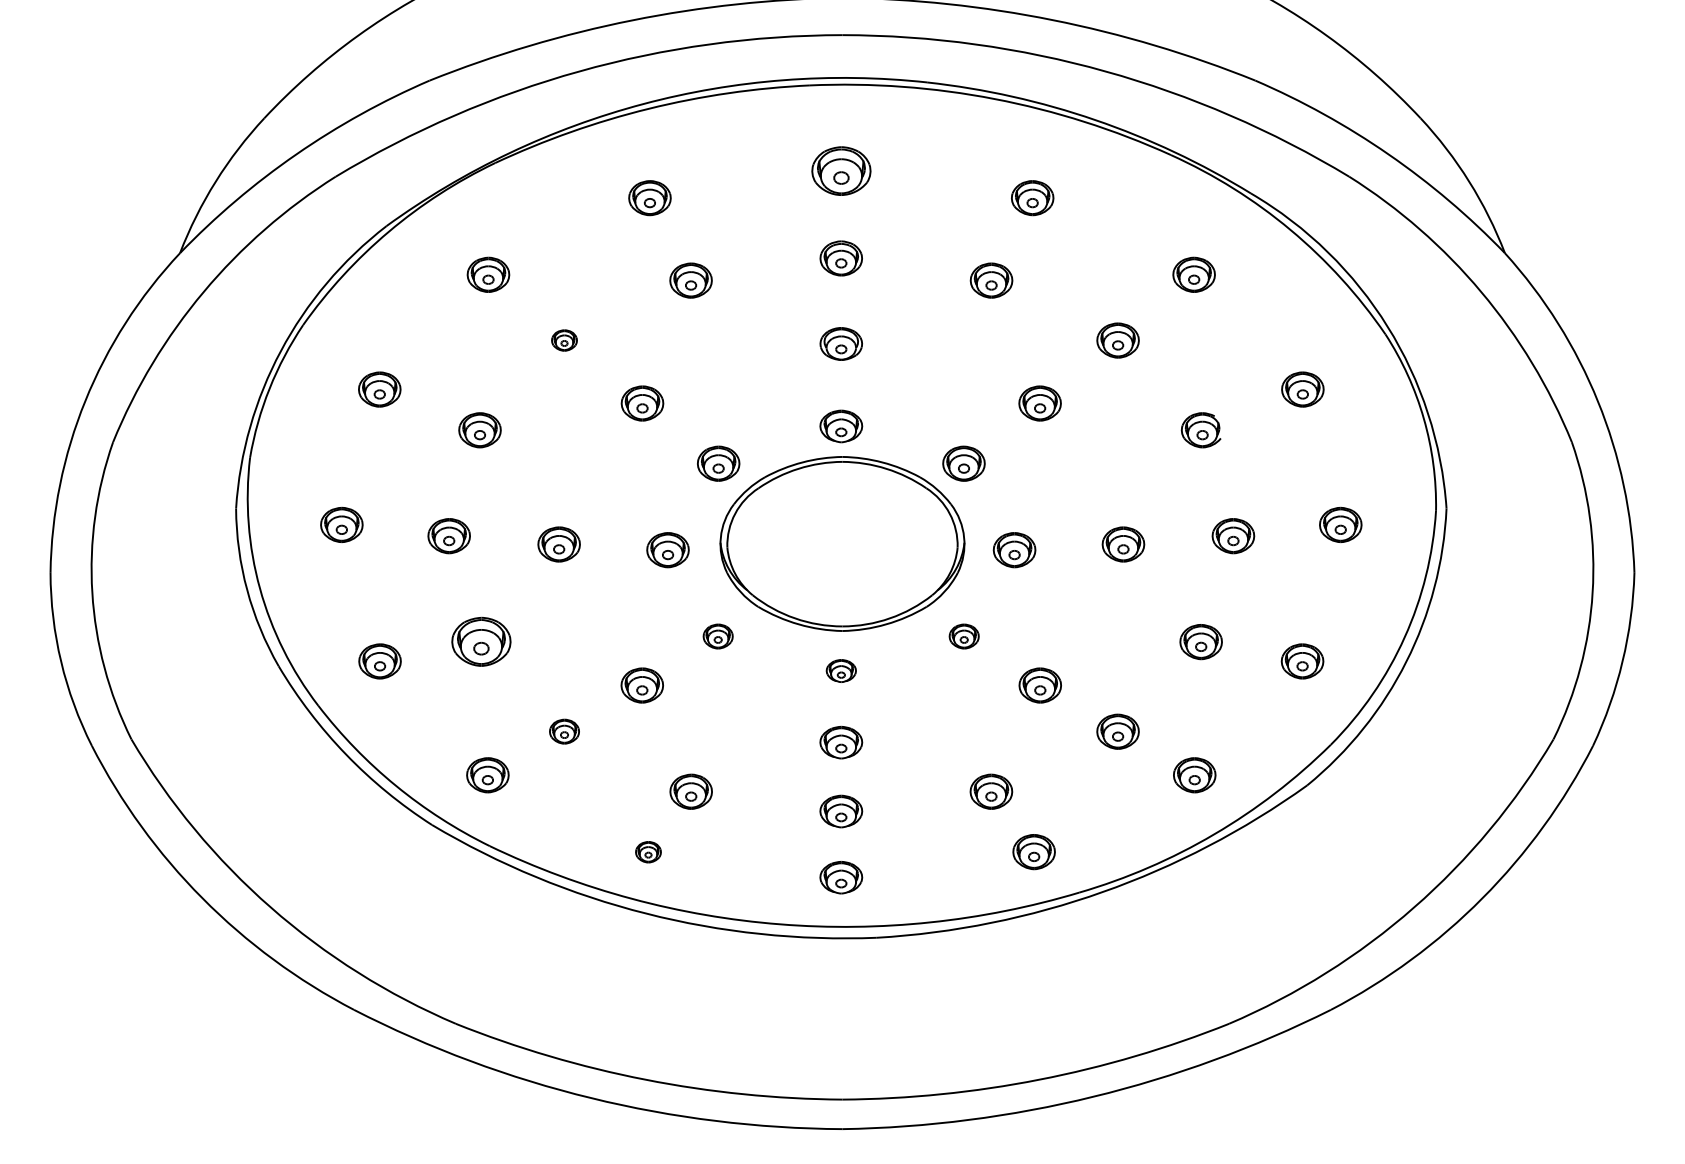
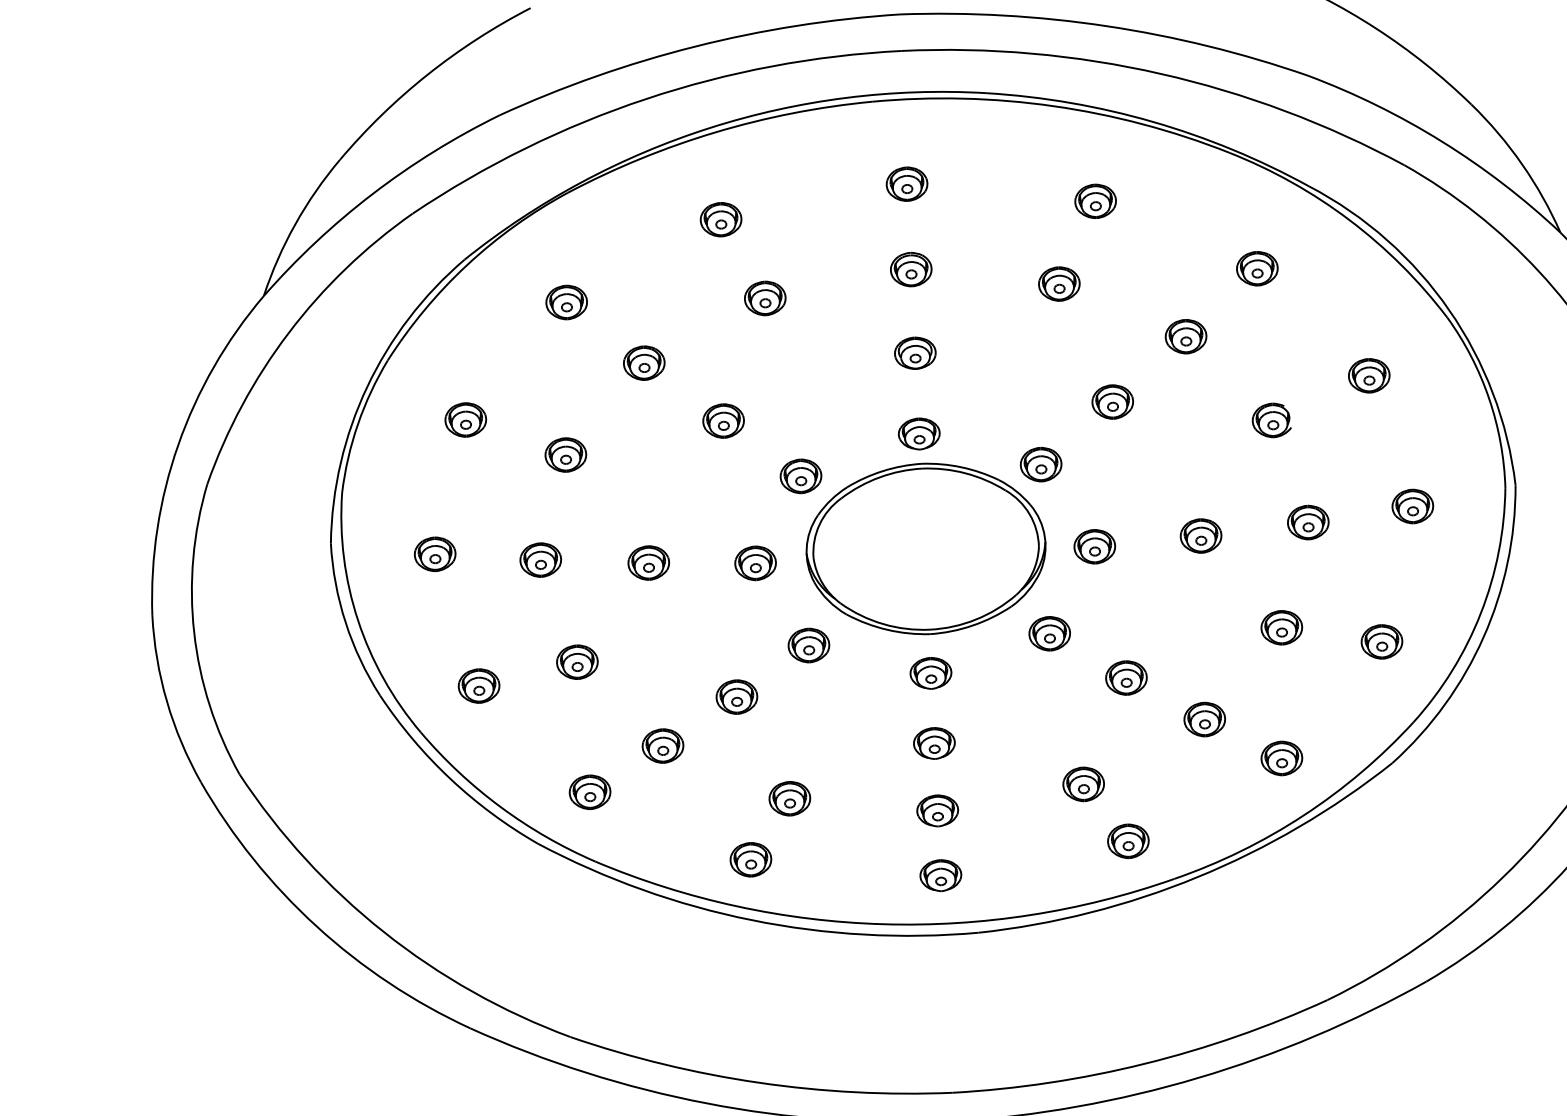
part: (840, 171) -> (906, 184), size x0.71
part: (564, 340) -> (644, 363), size x1.67
part: (717, 636) -> (808, 645), size x1.43
part: (963, 636) -> (1048, 633), size x1.43
part: (481, 642) -> (577, 662), size x0.71
part: (841, 670) -> (931, 672), size x1.43
part: (564, 731) -> (662, 745), size x1.43
part: (648, 852) -> (750, 860), size x1.67

